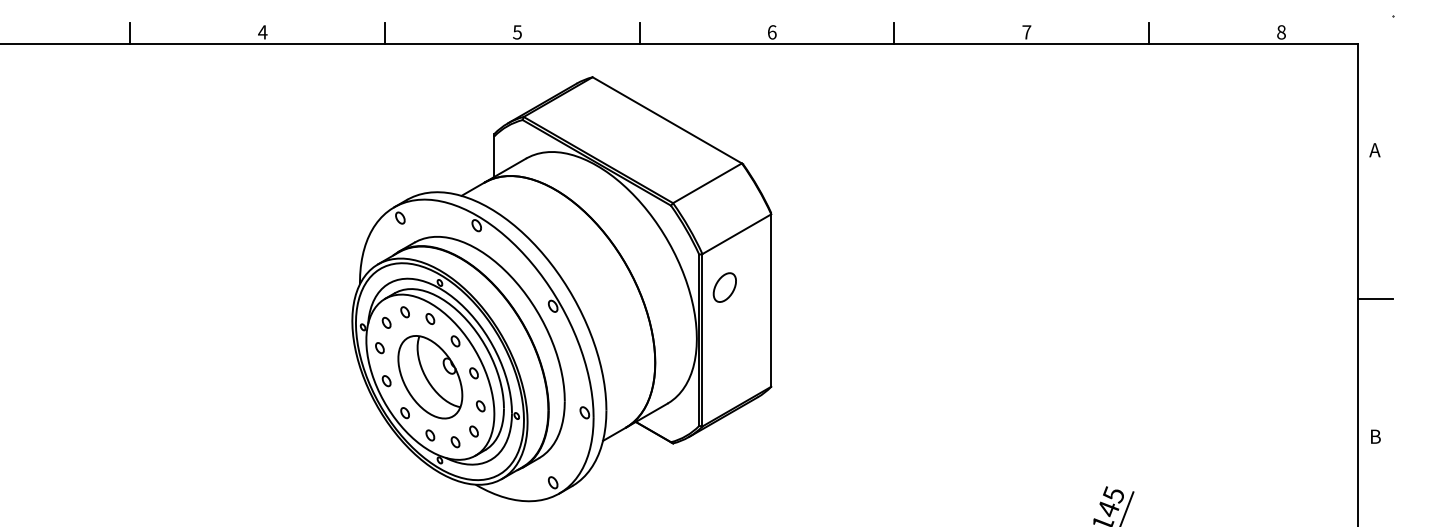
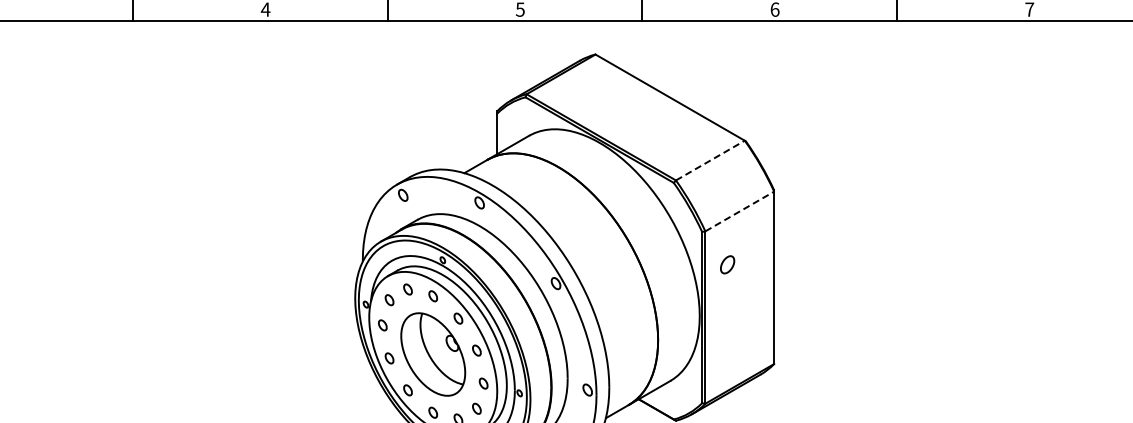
line: (707, 183) -> (710, 160), solid -> dashed
line: (736, 234) -> (739, 211), solid -> dashed
part: (724, 287) -> (727, 264), size x0.6

